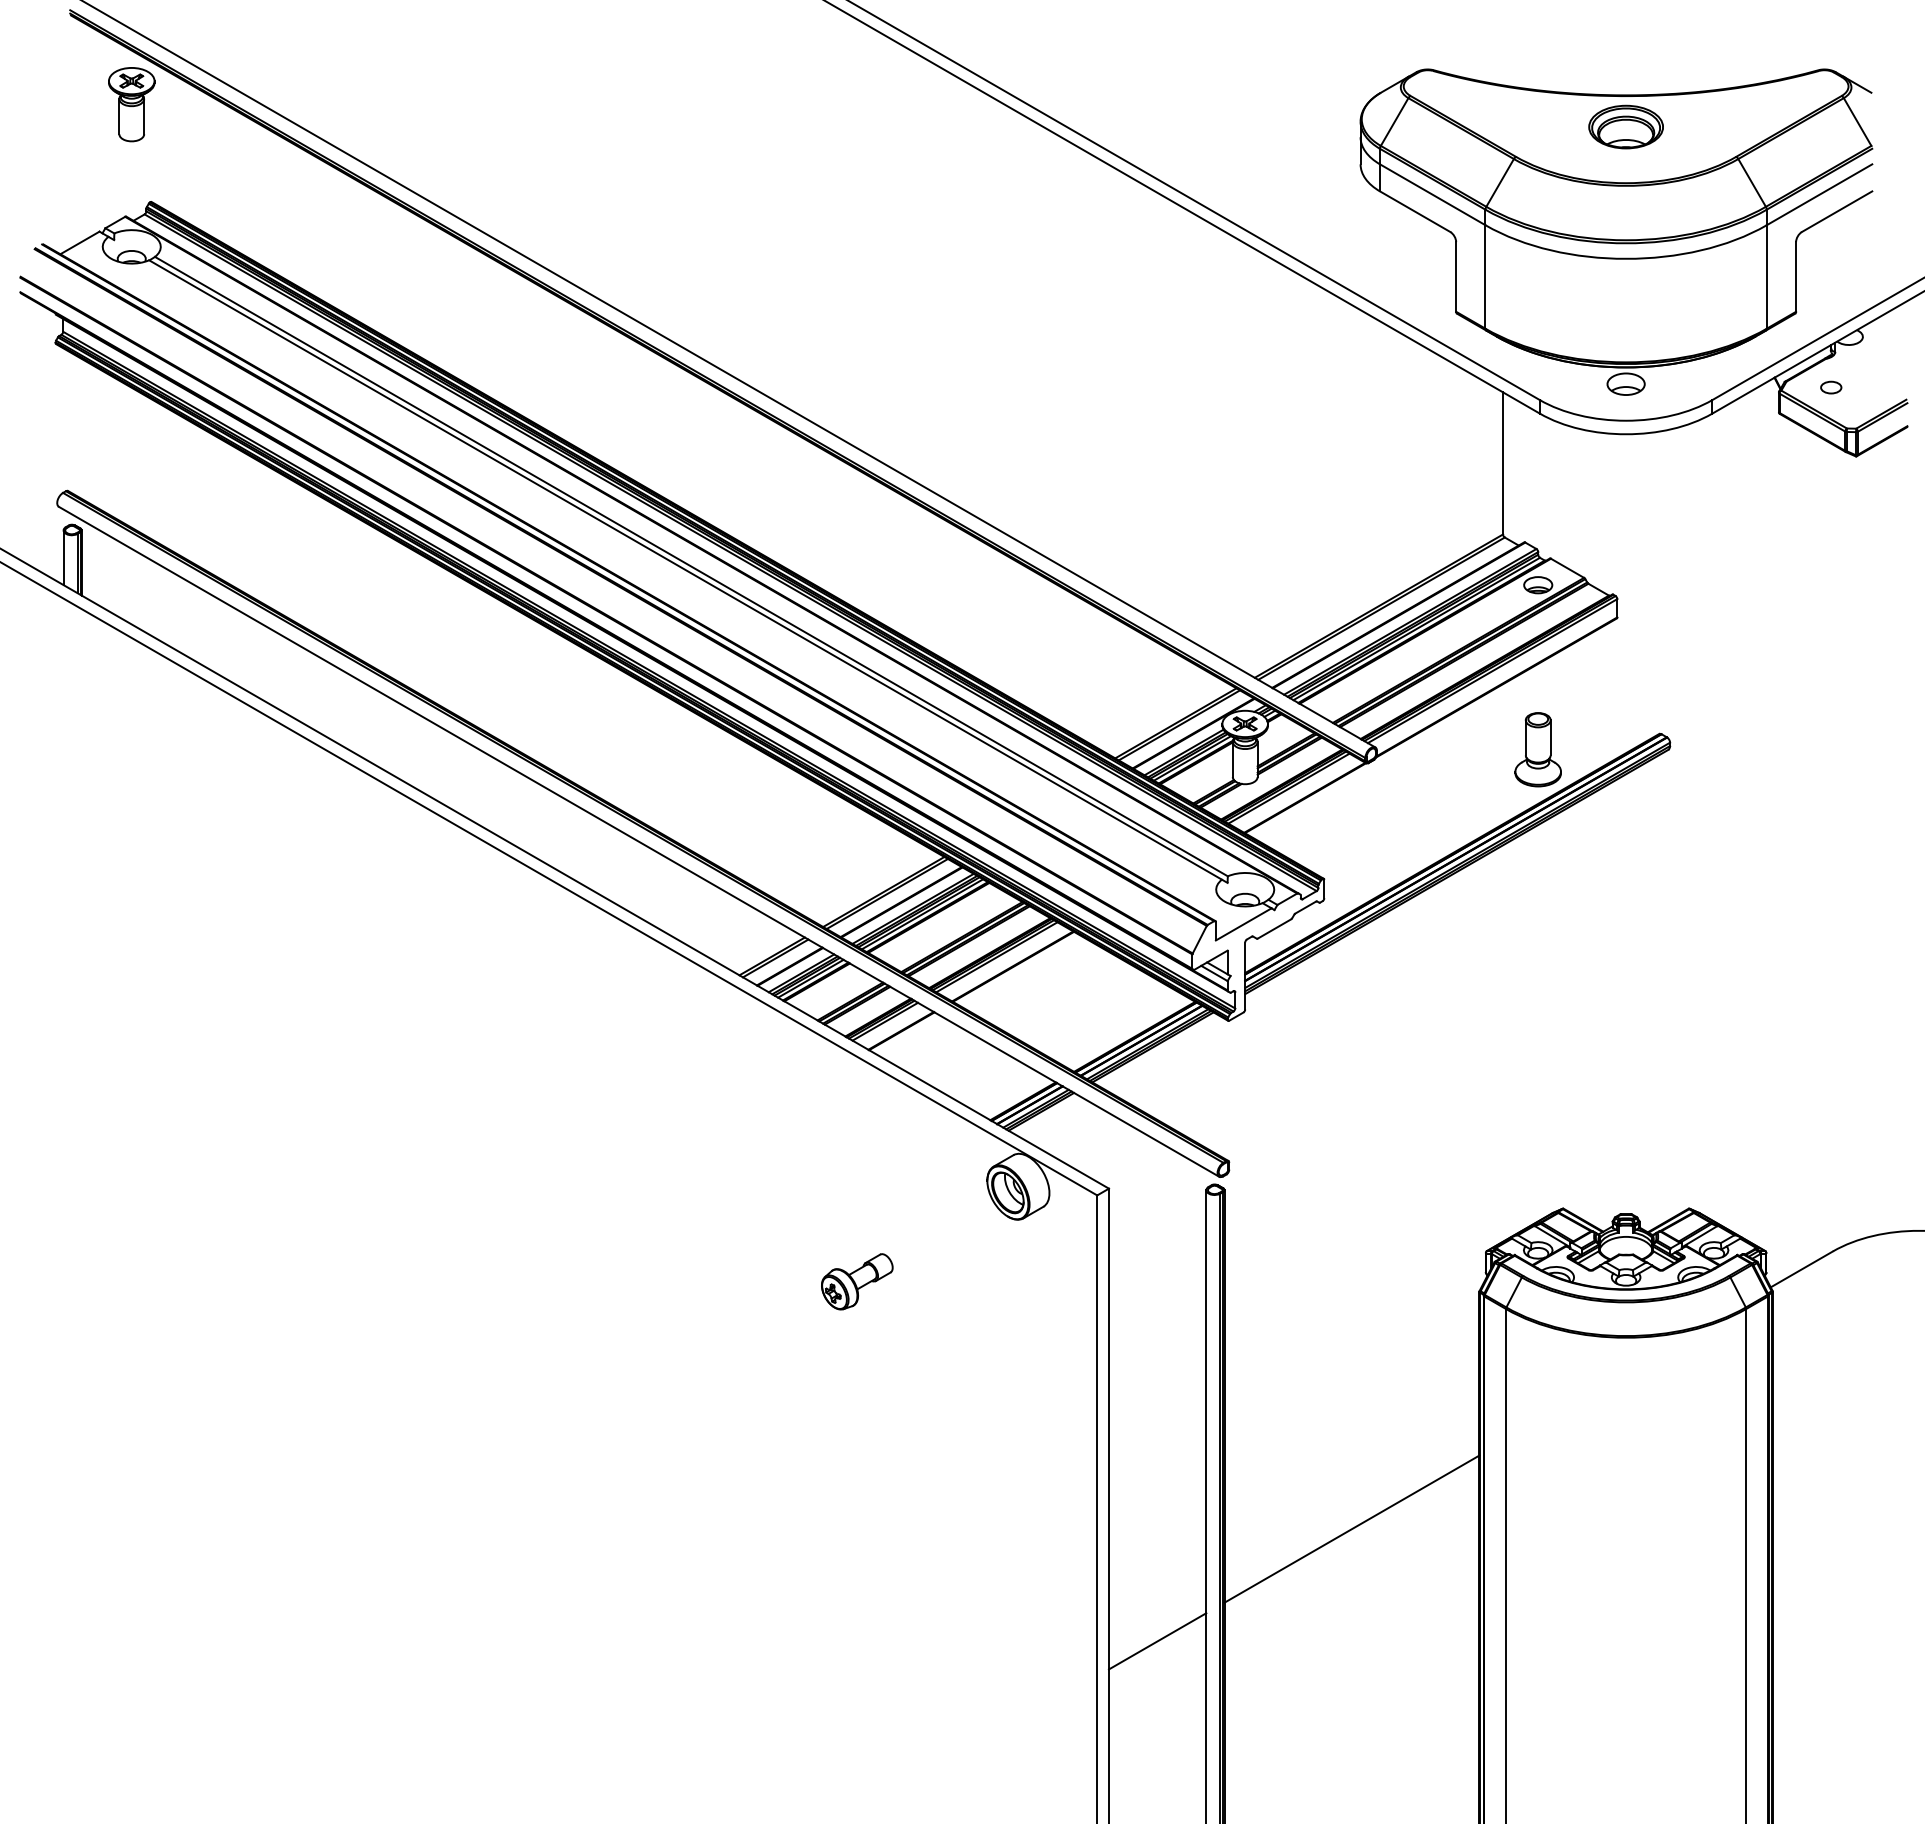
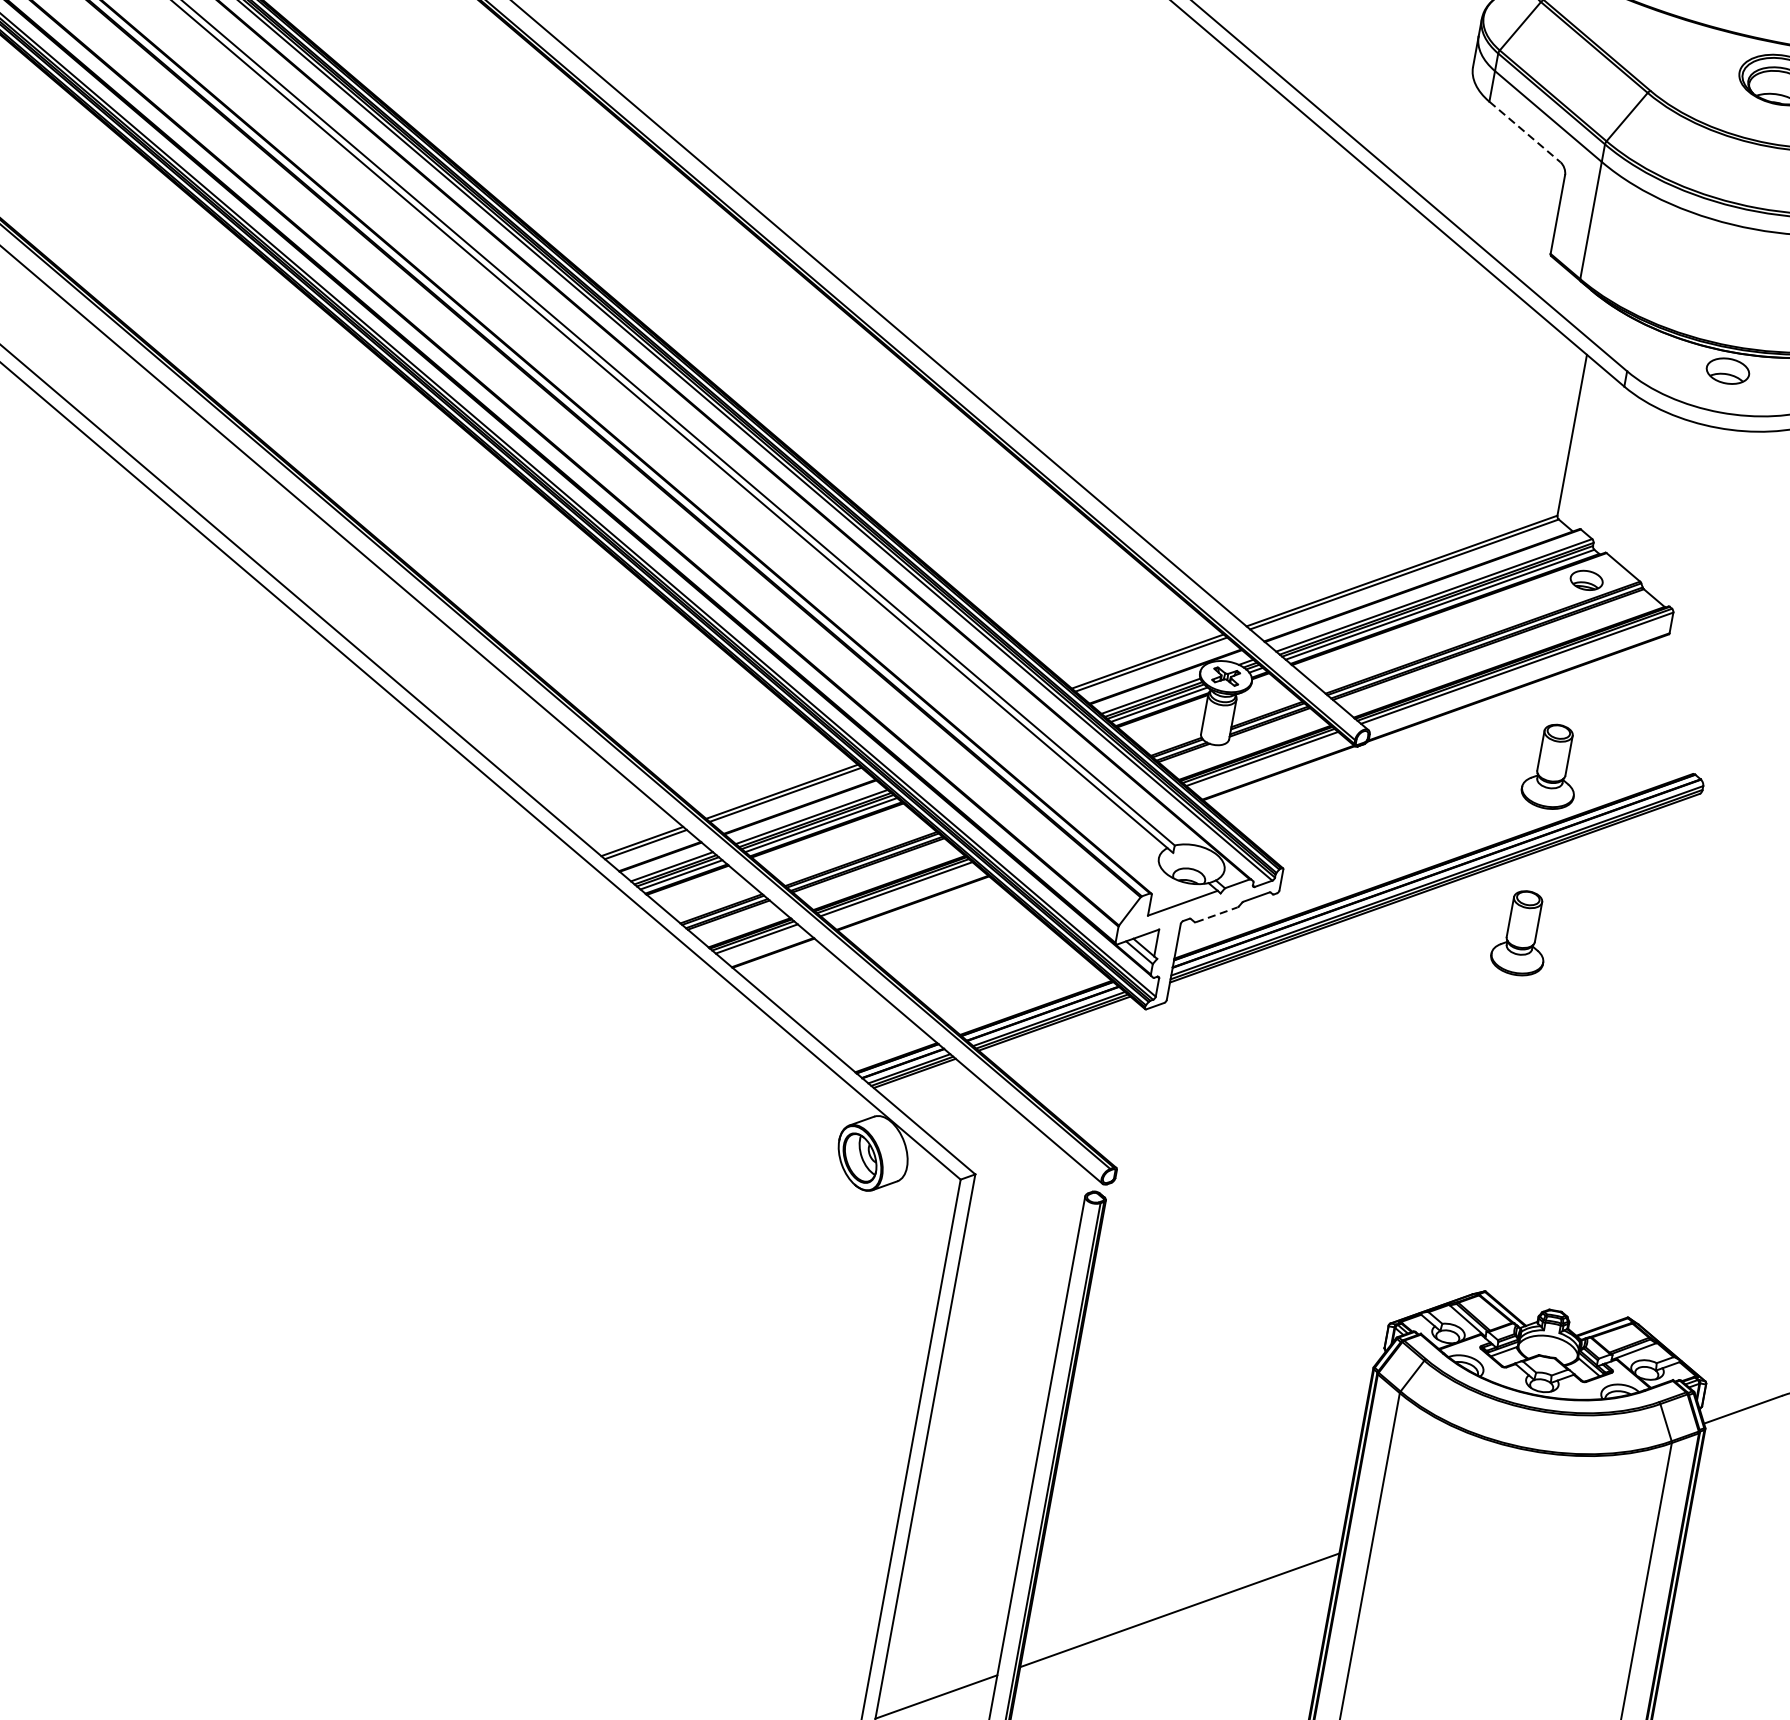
line: (1415, 211) -> (1525, 131), solid -> dashed
part: (1537, 896) -> (1521, 932), added
line: (1274, 928) -> (1216, 914), solid -> dashed
part: (857, 1281) -> (671, 1227), removed

